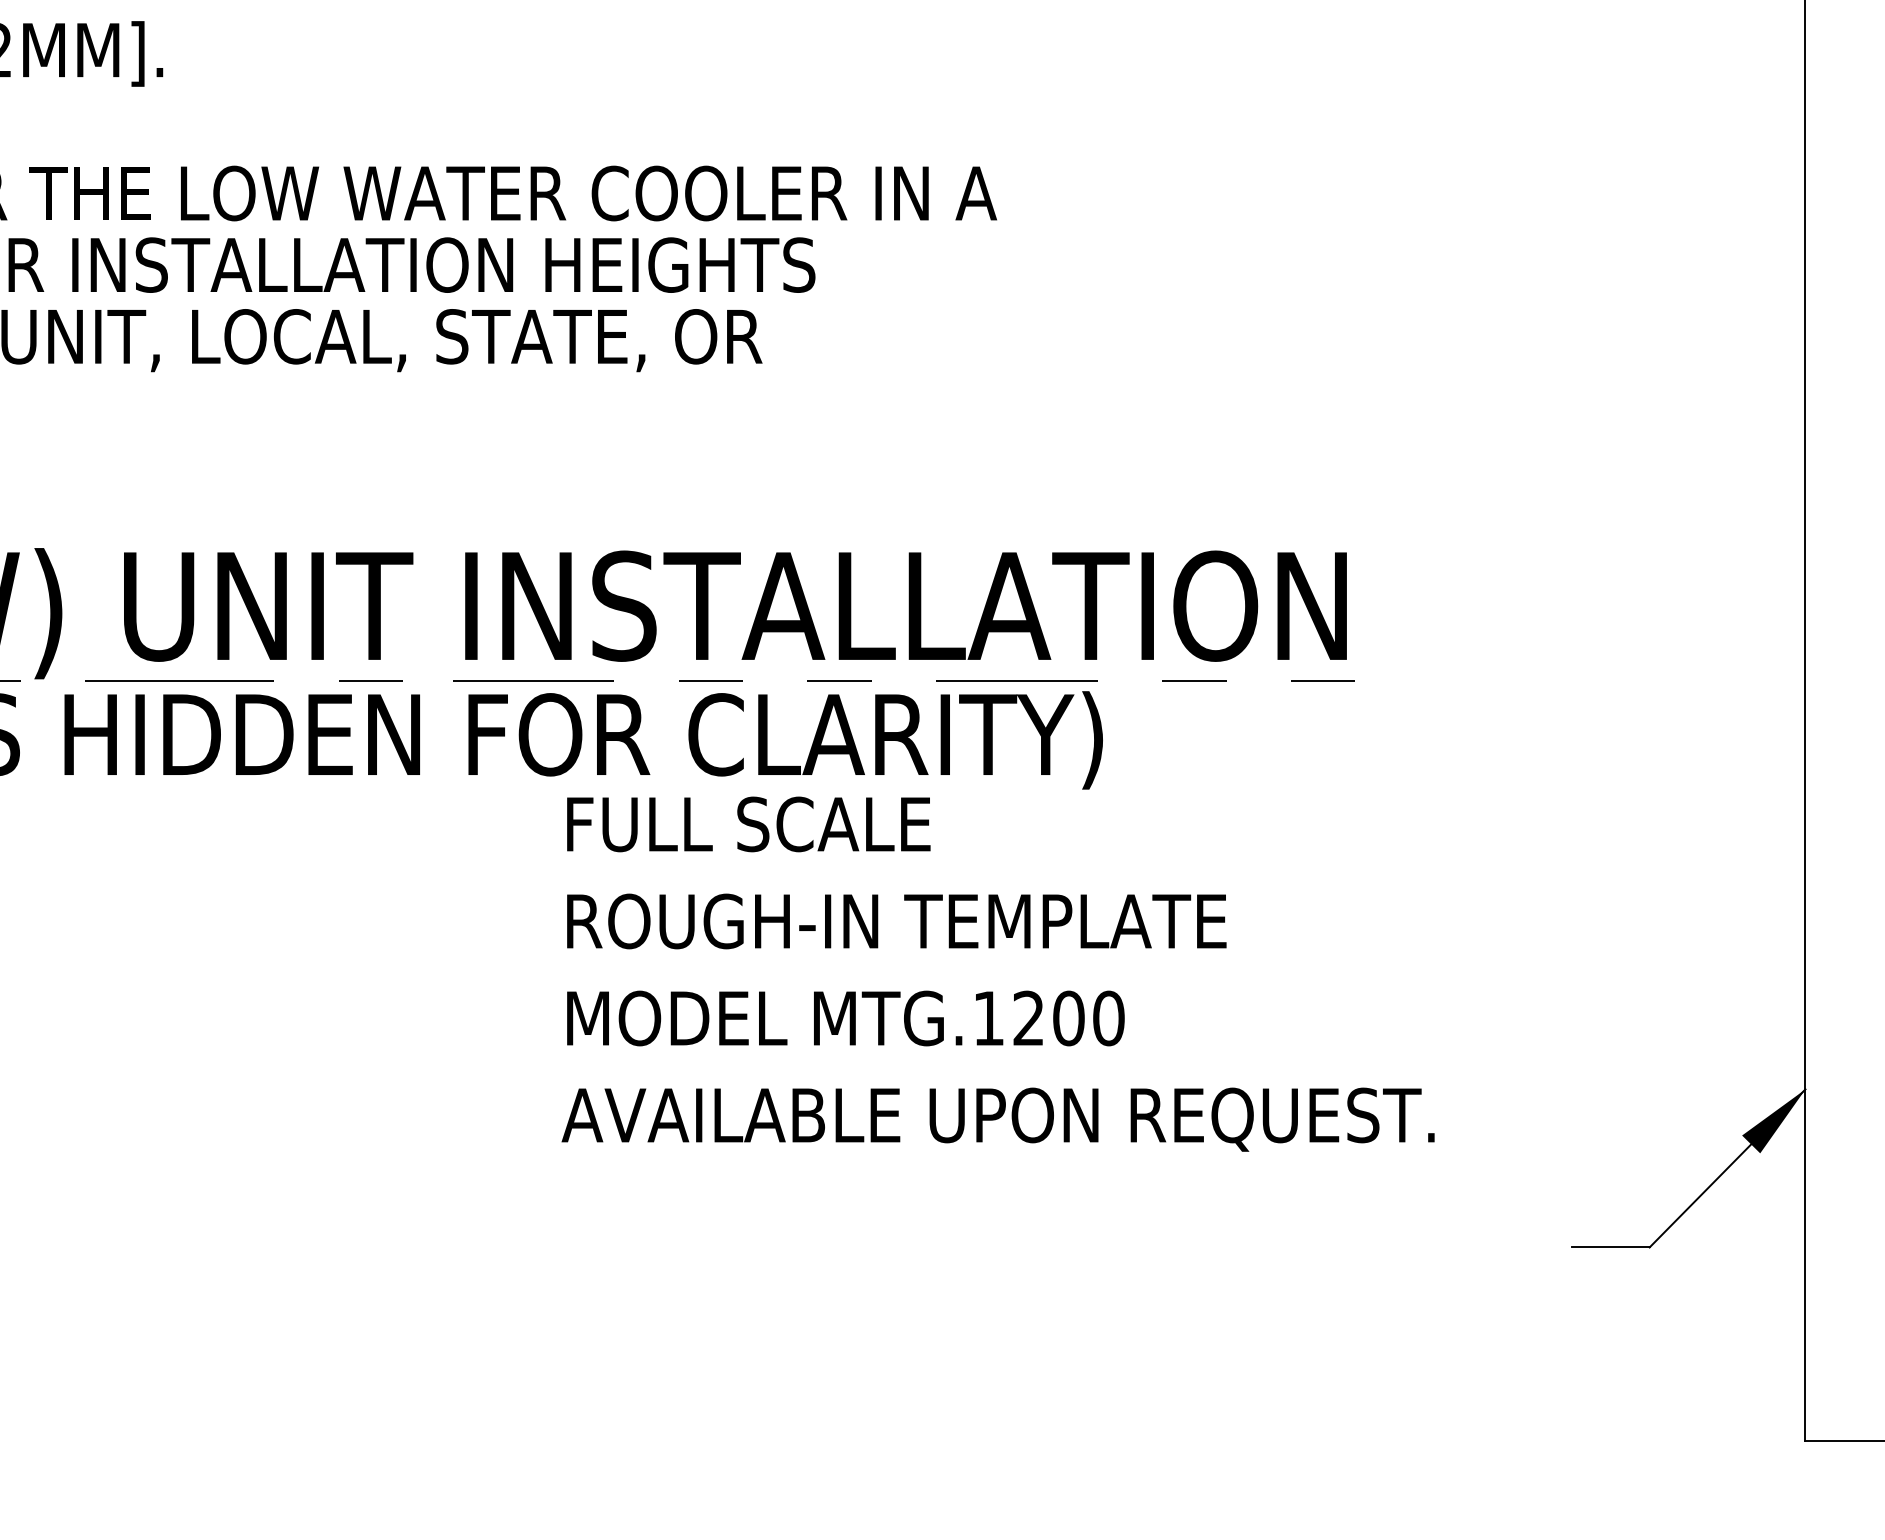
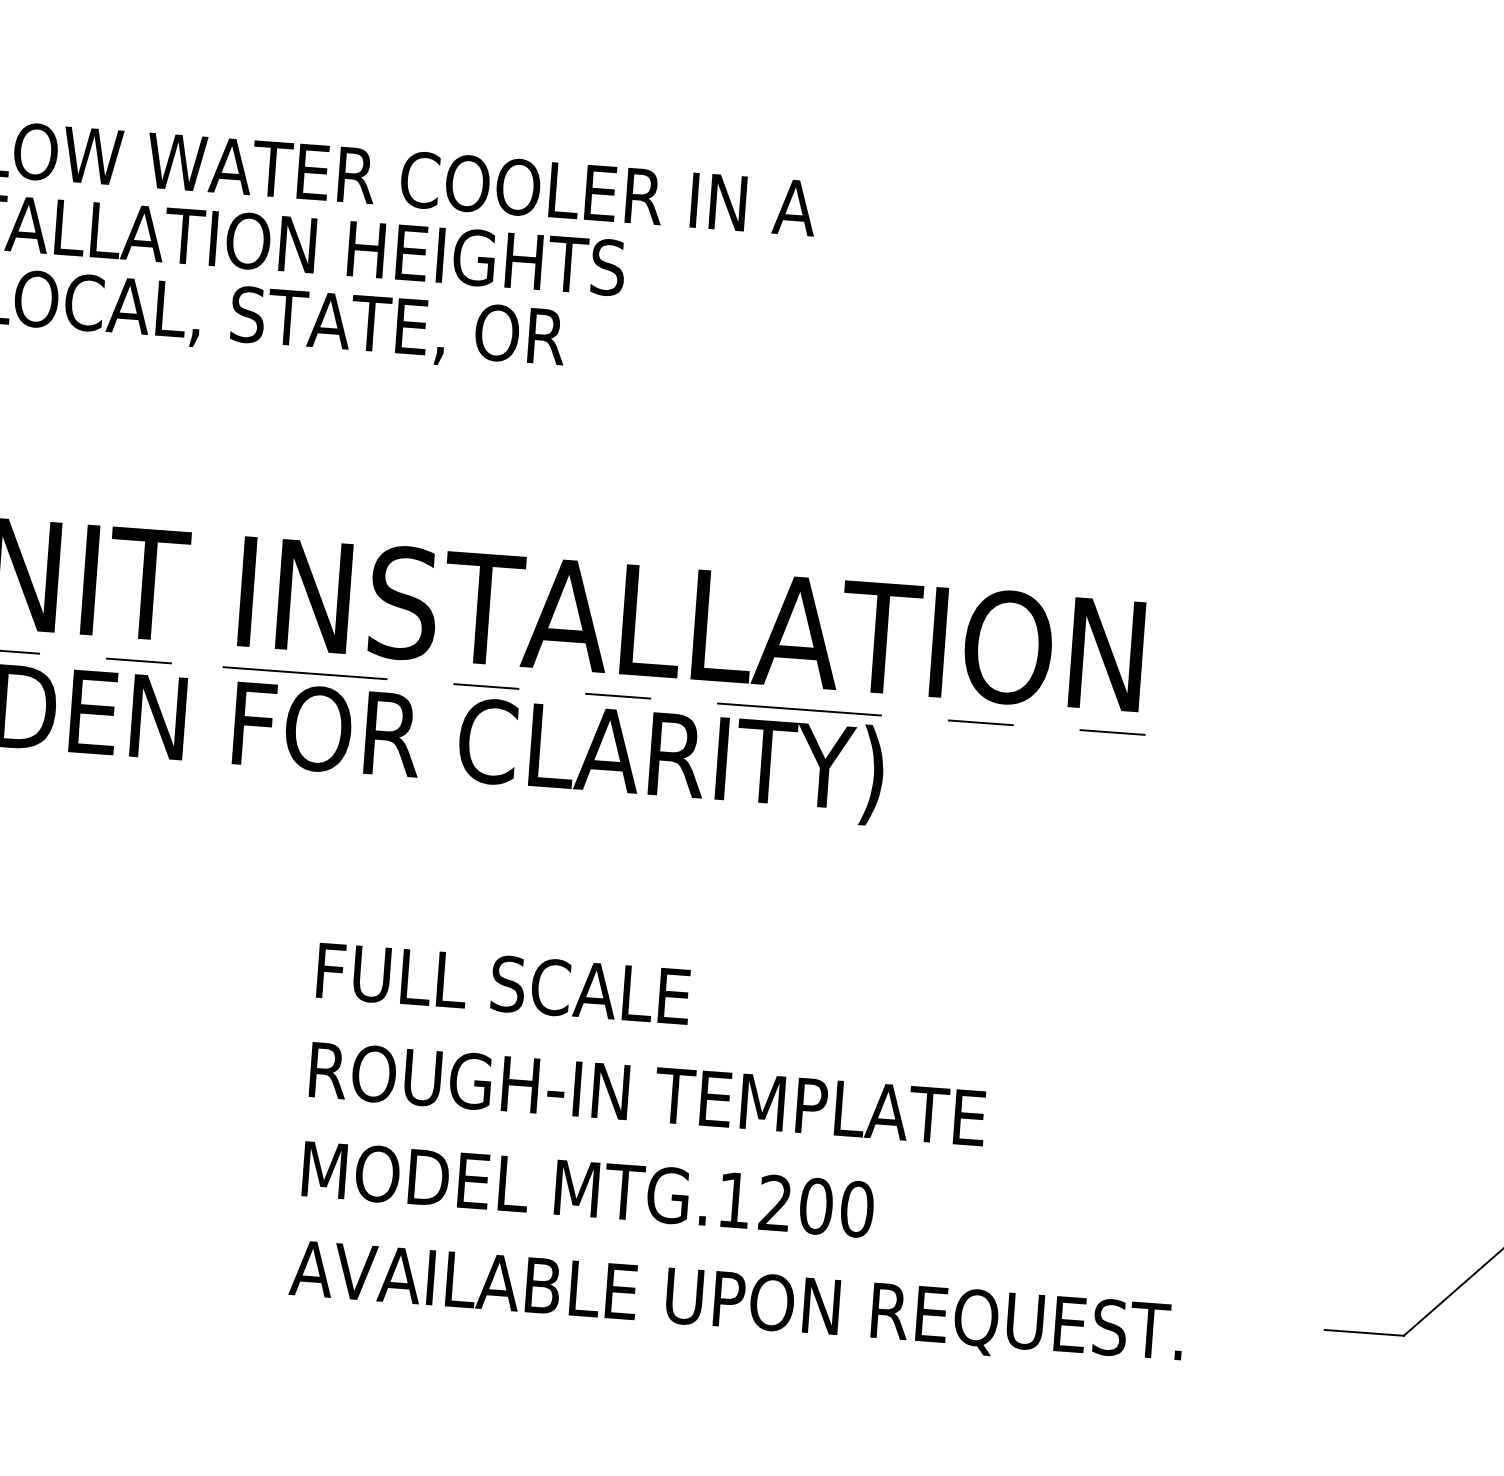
text: (997, 973) -> (746, 1154), moved

